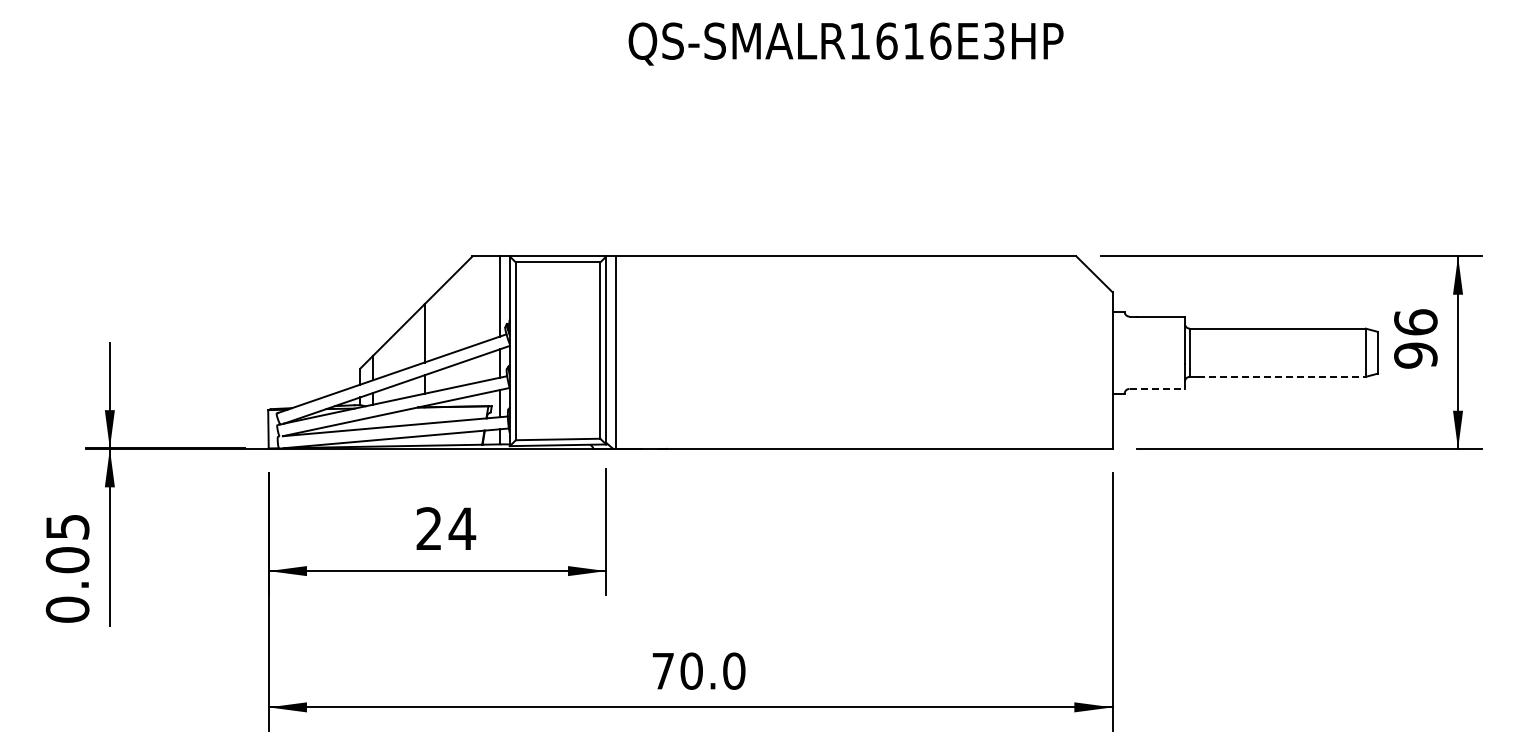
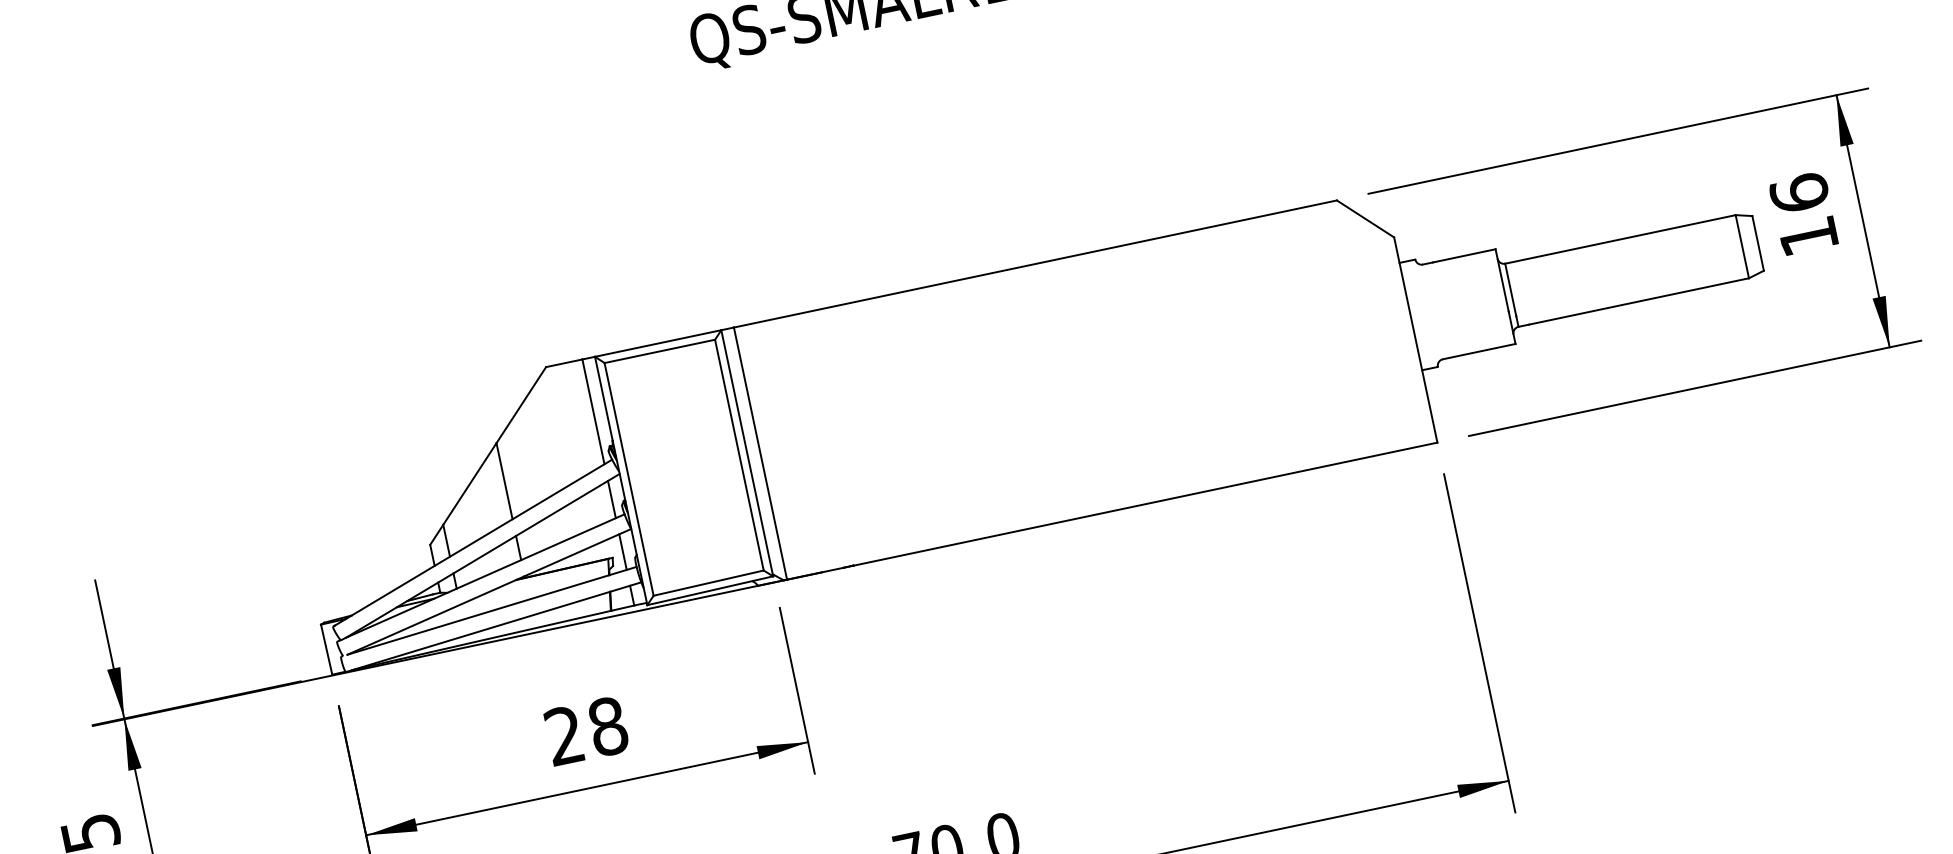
text: (1415, 355) -> (1808, 236), 96 -> 16
line: (1281, 376) -> (1638, 301), dashed -> solid
line: (1157, 388) -> (1479, 350), dashed -> solid
text: (462, 528) -> (608, 726), 24 -> 28

